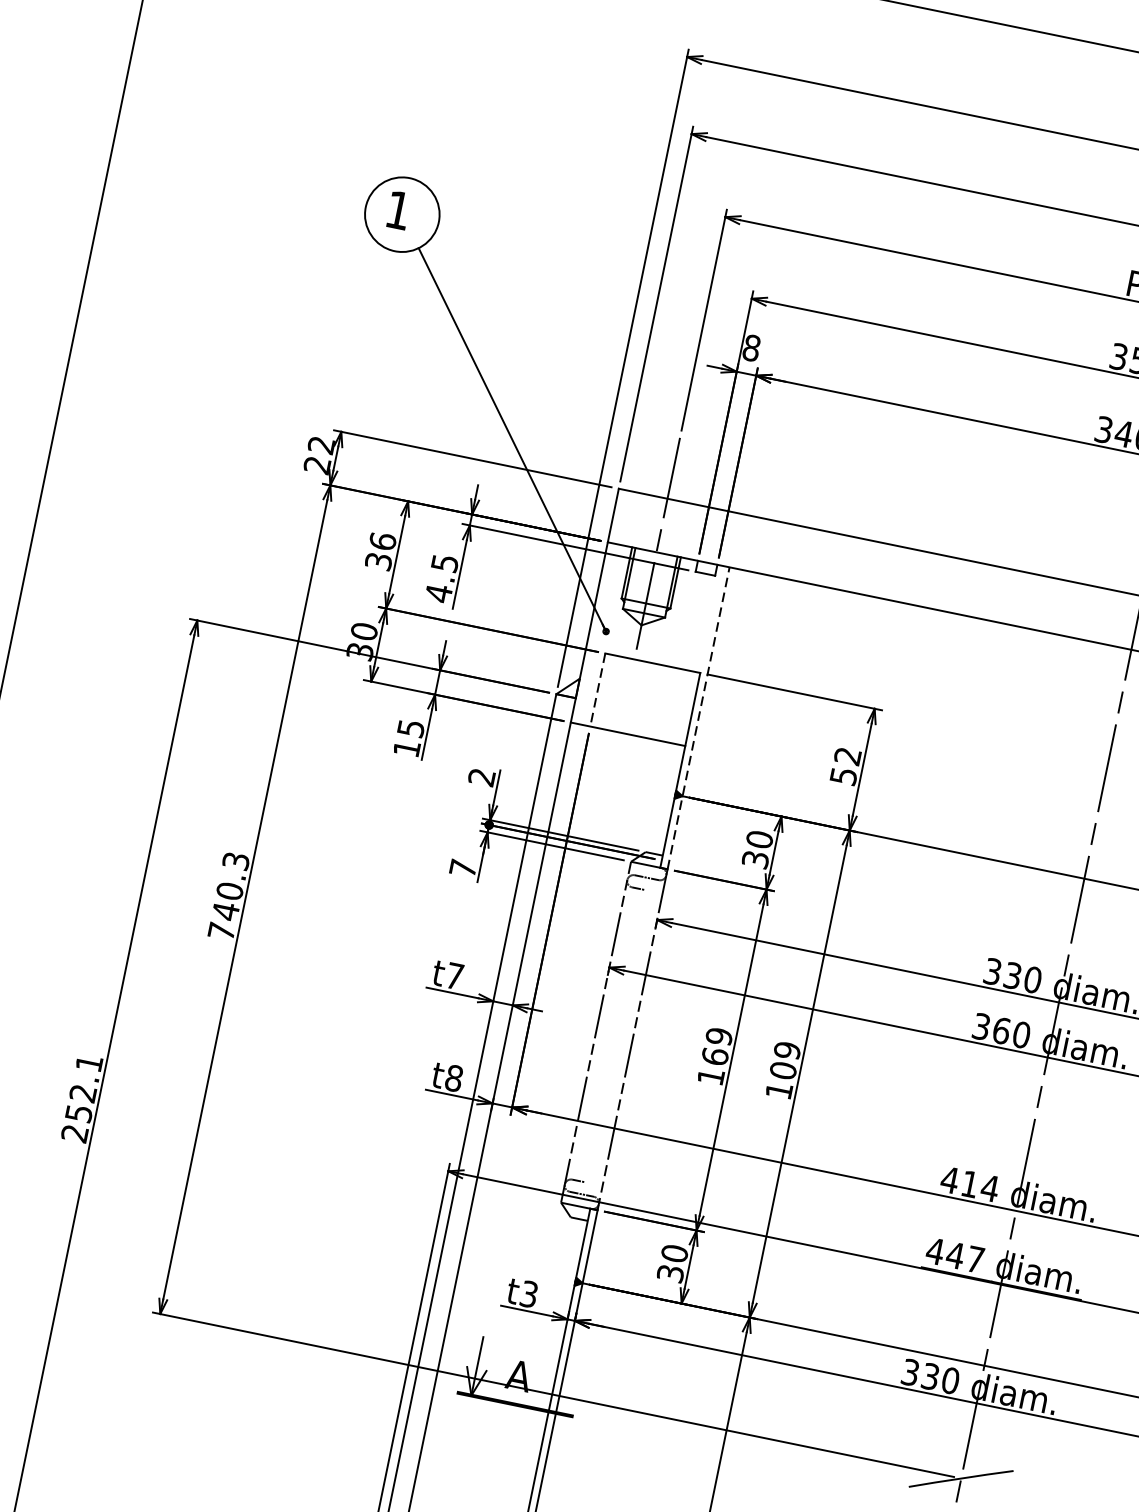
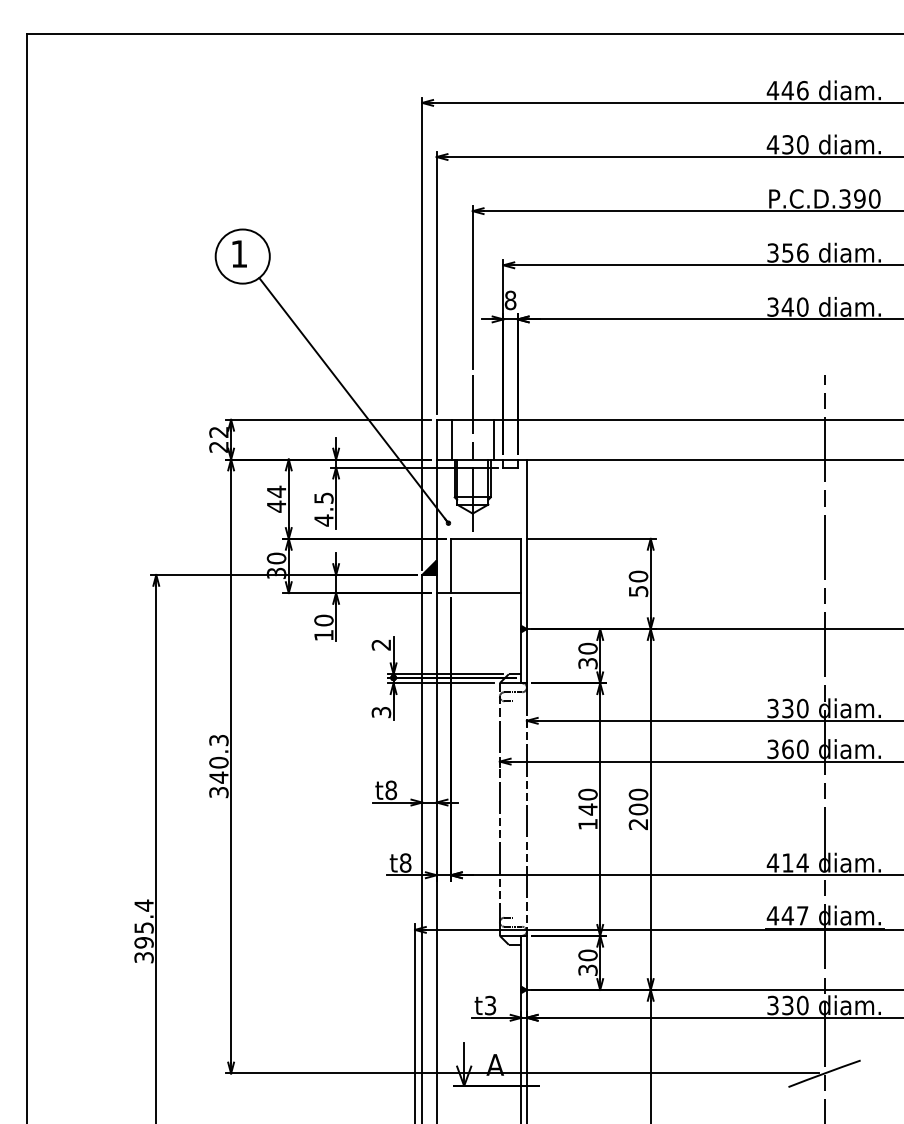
line: (634, 519) -> (452, 439), added
line: (690, 531) -> (493, 439), added
text: (380, 550) -> (276, 498), 36 -> 44
fill: (568, 686) -> (429, 567), added
line: (598, 690) -> (451, 566), dashed -> solid
line: (698, 718) -> (526, 571), dashed -> solid
text: (410, 728) -> (323, 620), 15 -> 10
text: (847, 756) -> (638, 576), 52 -> 50
text: (463, 868) -> (381, 712), 7 -> 3
text: (221, 931) -> (218, 792), 740.3 -> 340.3
text: (455, 976) -> (391, 790), t7 -> t8
text: (716, 1045) -> (587, 801), 169 -> 140
text: (783, 1070) -> (638, 809), 109 -> 200
text: (81, 1098) -> (143, 931), 252.1 -> 395.4

